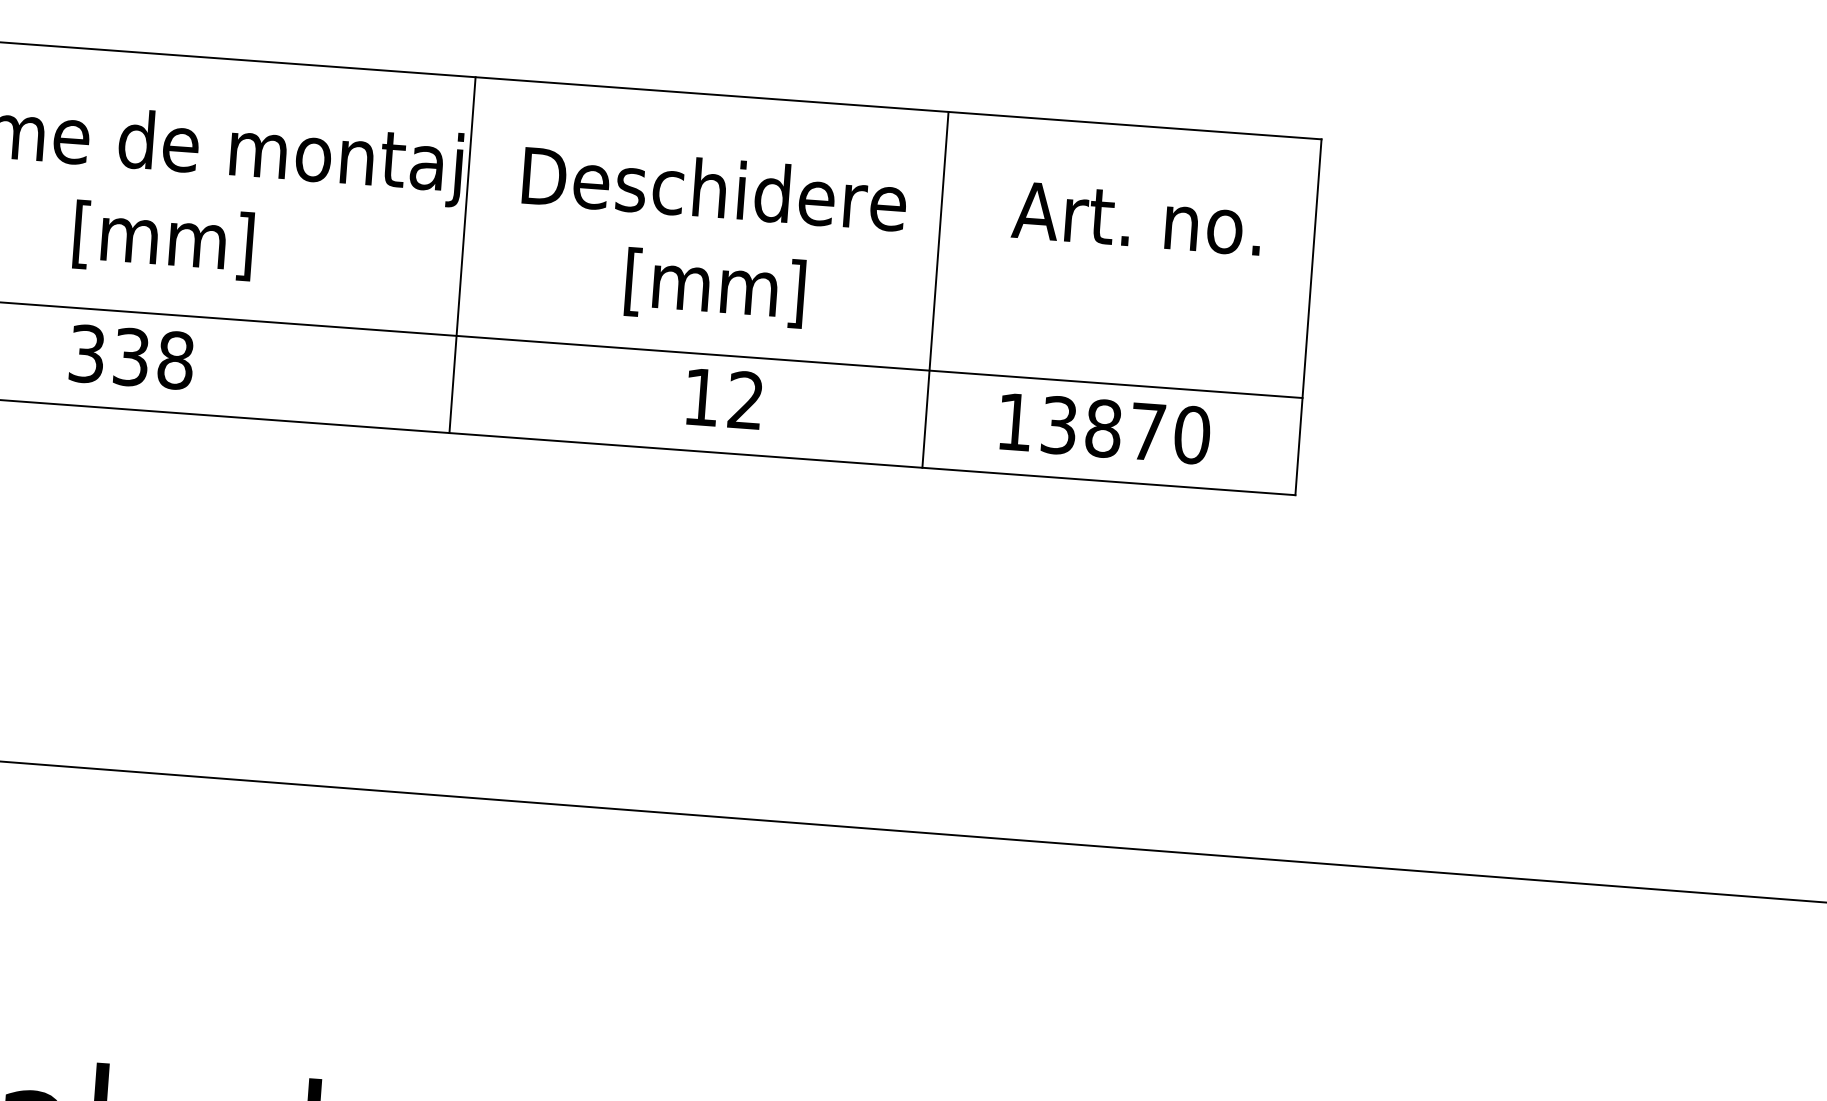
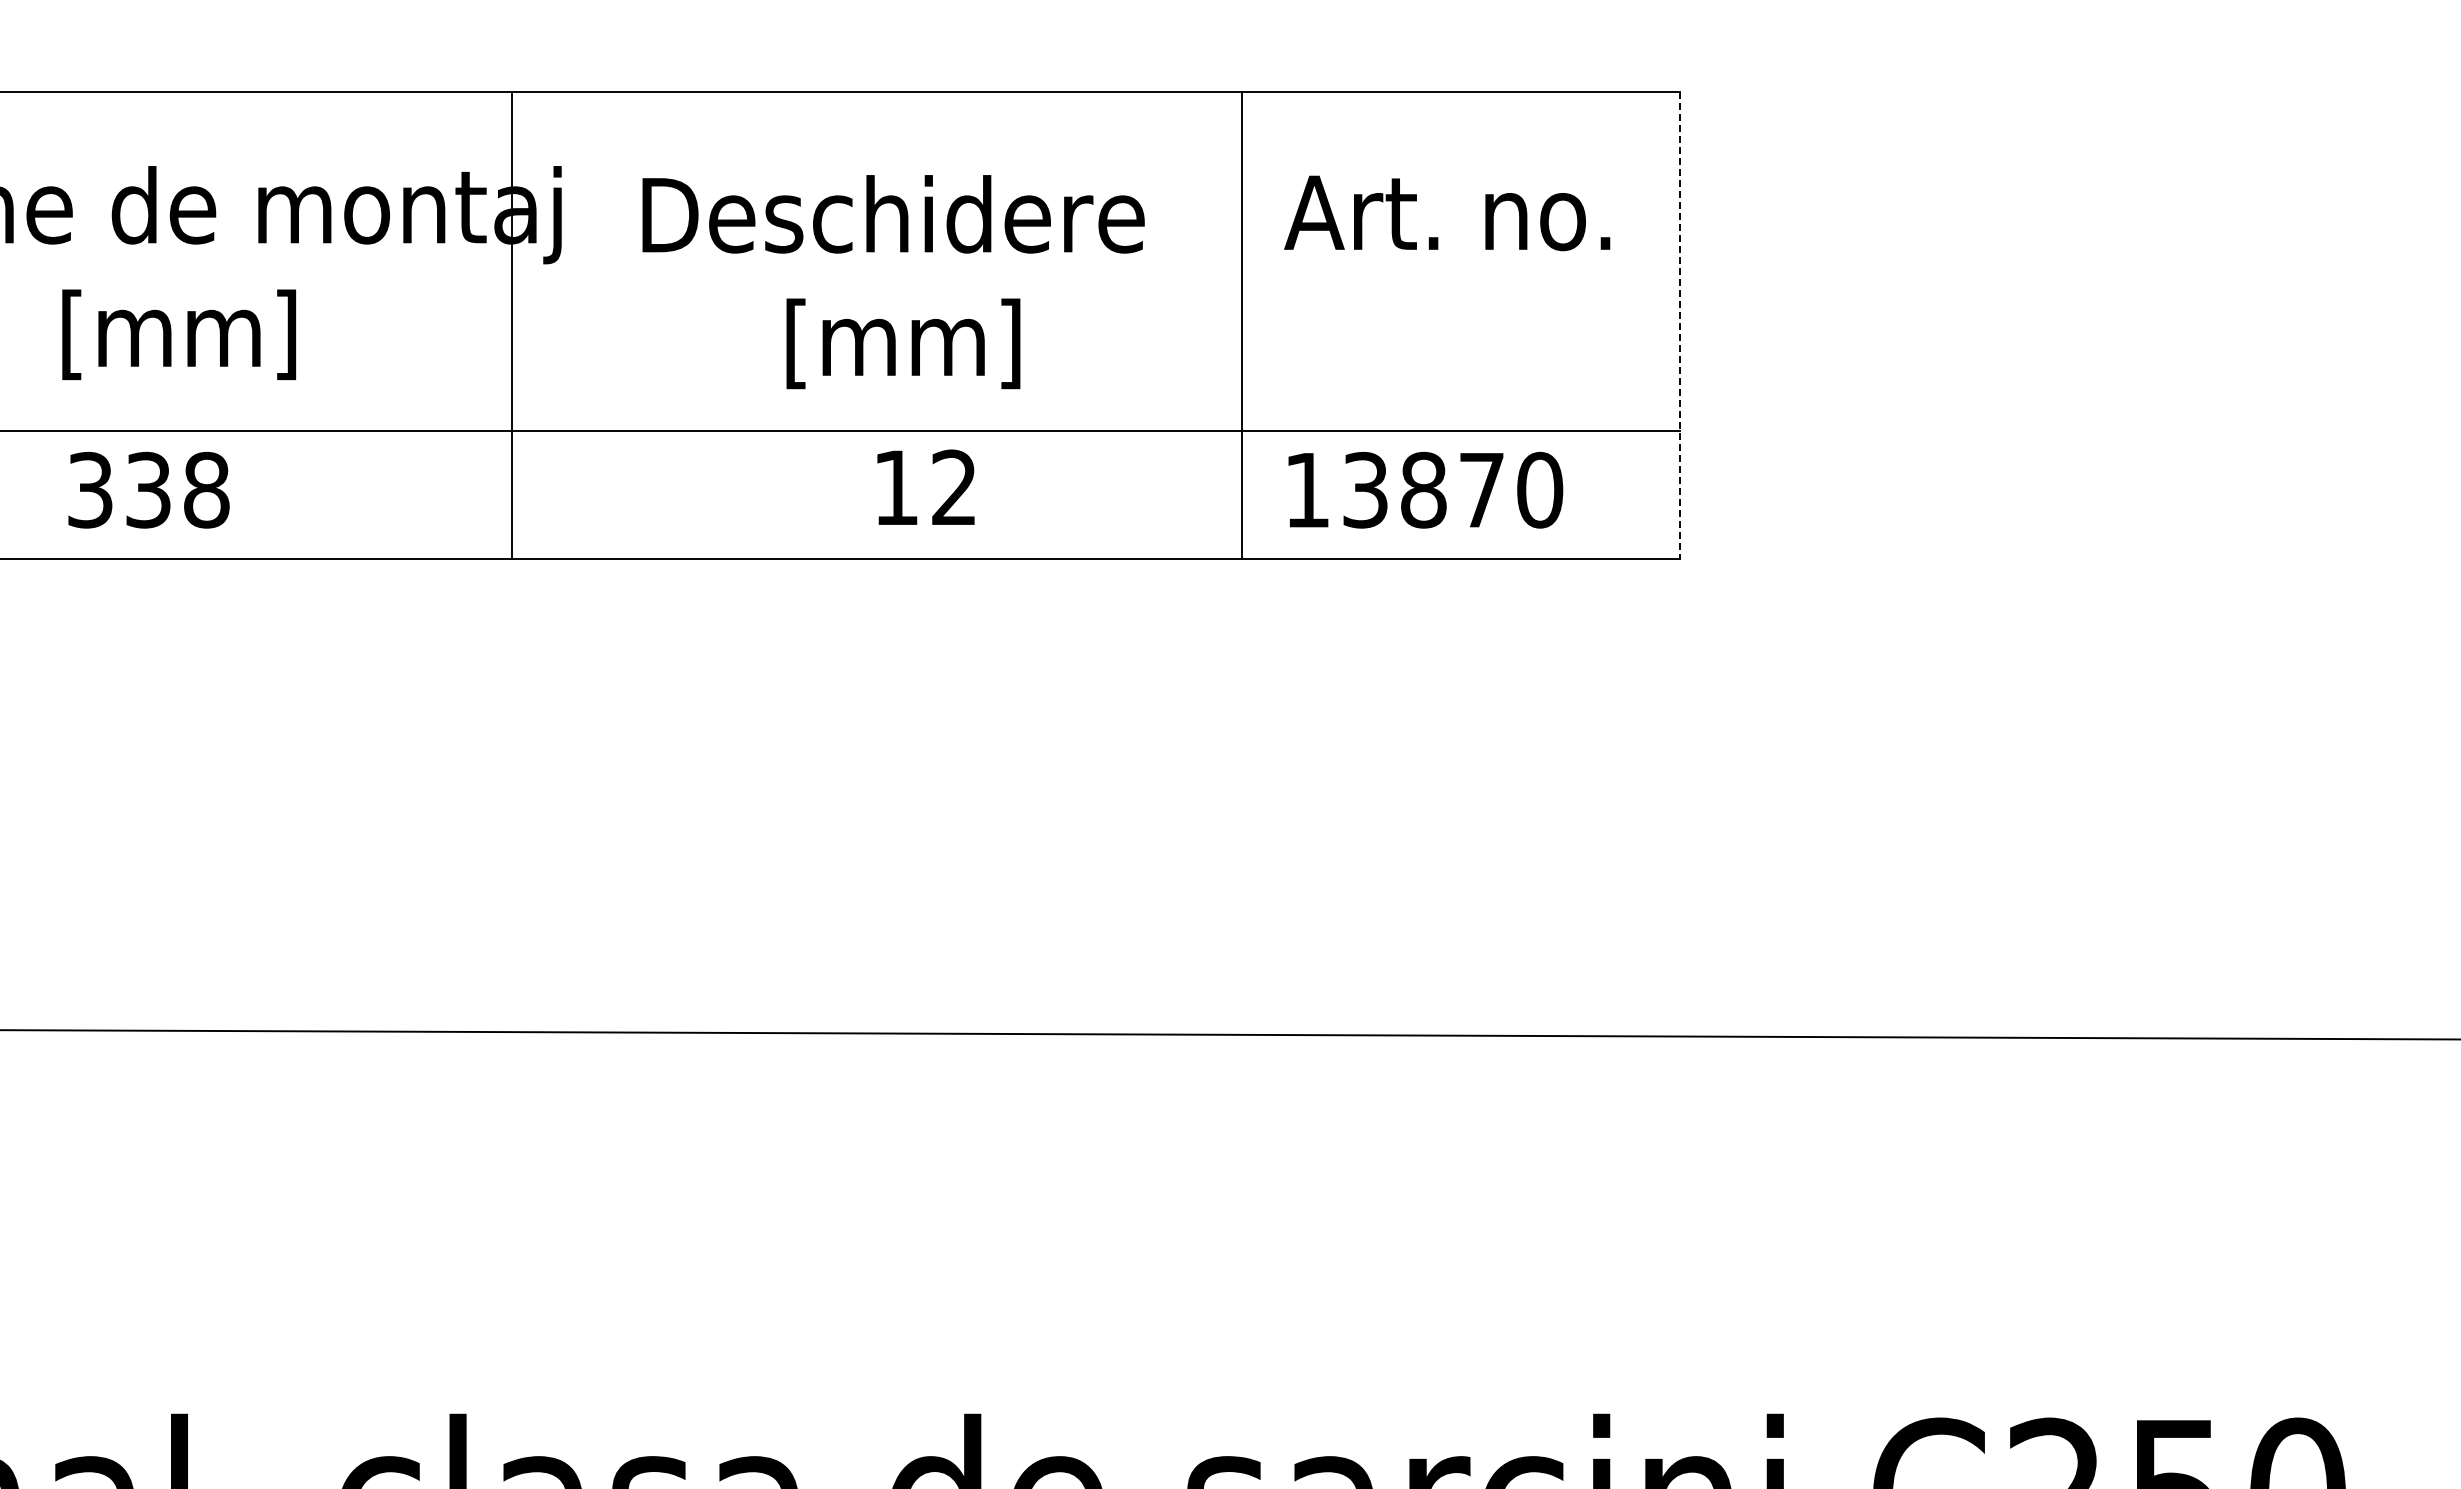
line: (462, 254) -> (511, 324), moved
line: (935, 289) -> (1242, 324), moved
line: (1308, 317) -> (1680, 325), solid -> dashed

